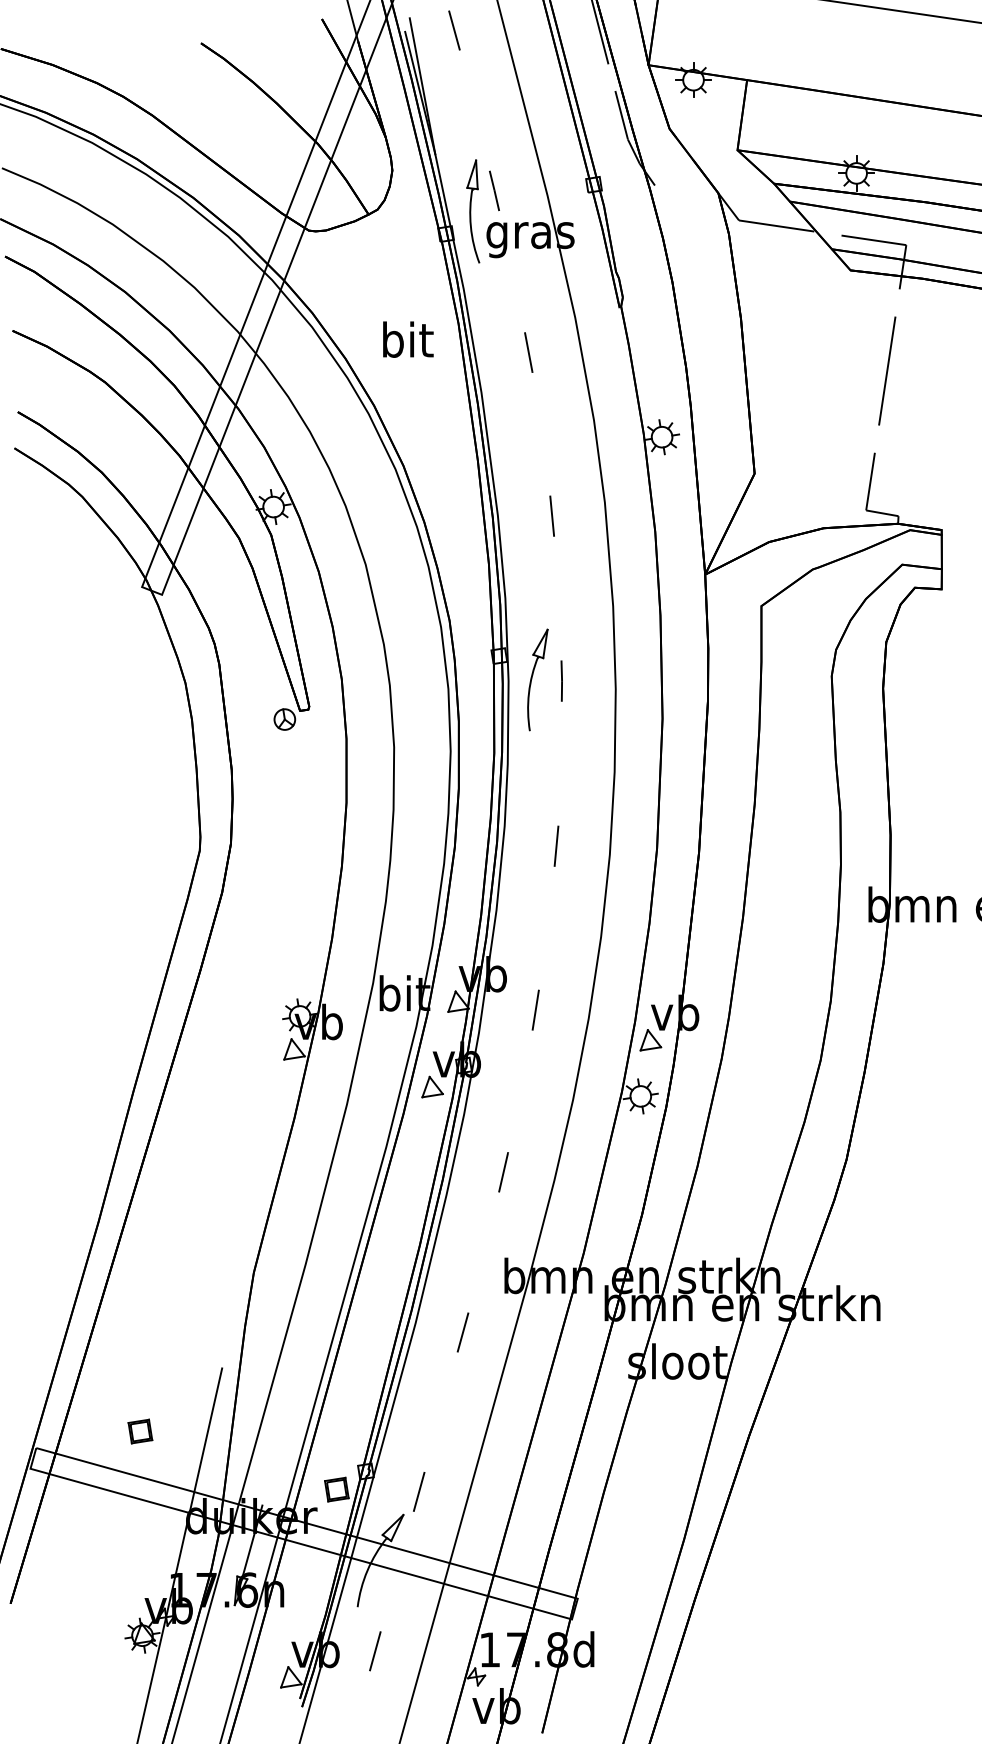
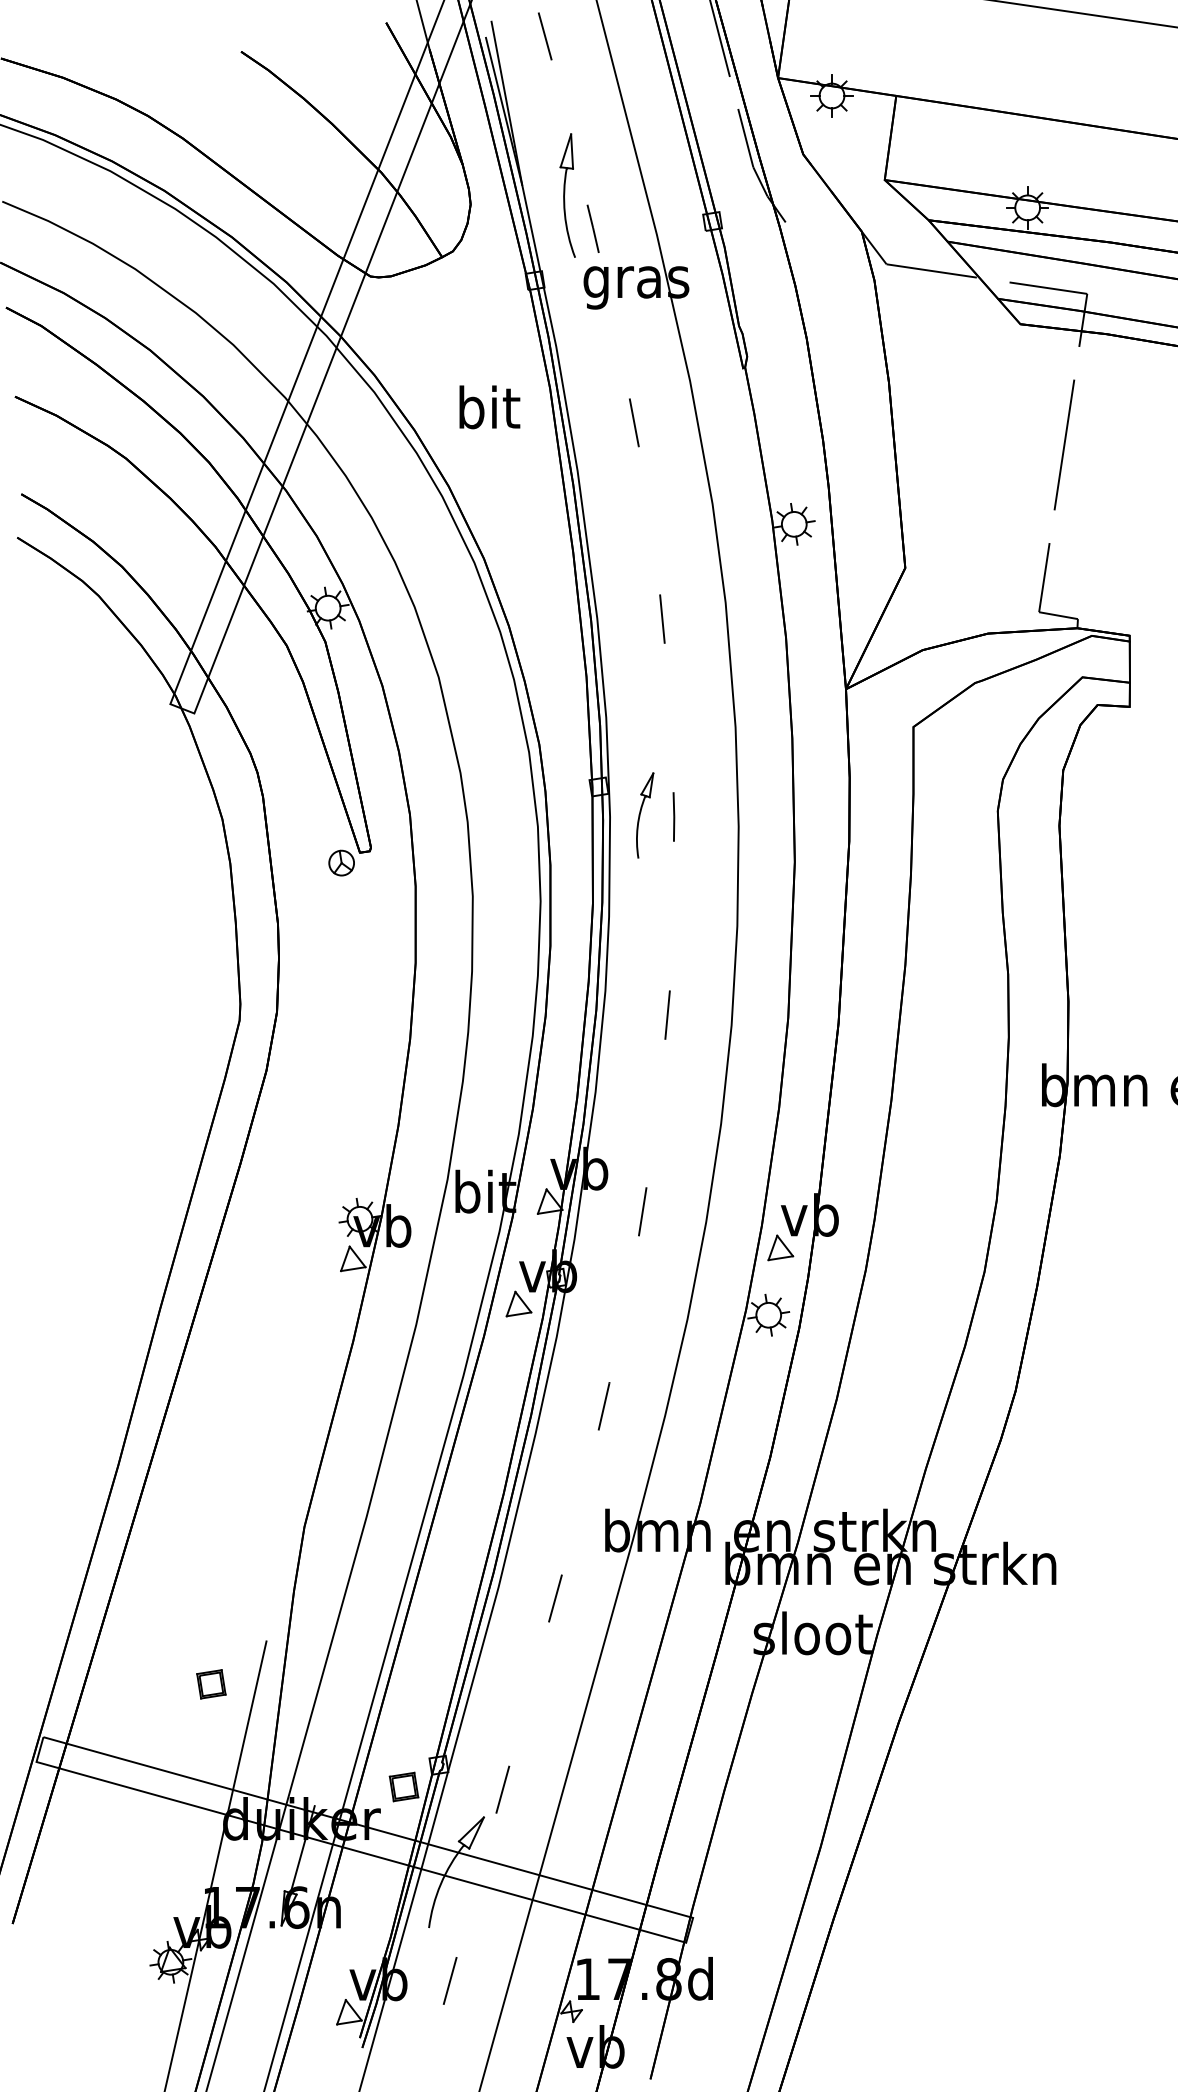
part: (473, 211) -> (567, 195), moved
part: (537, 679) -> (644, 815), size x0.7
part: (140, 1431) -> (211, 1684), moved

